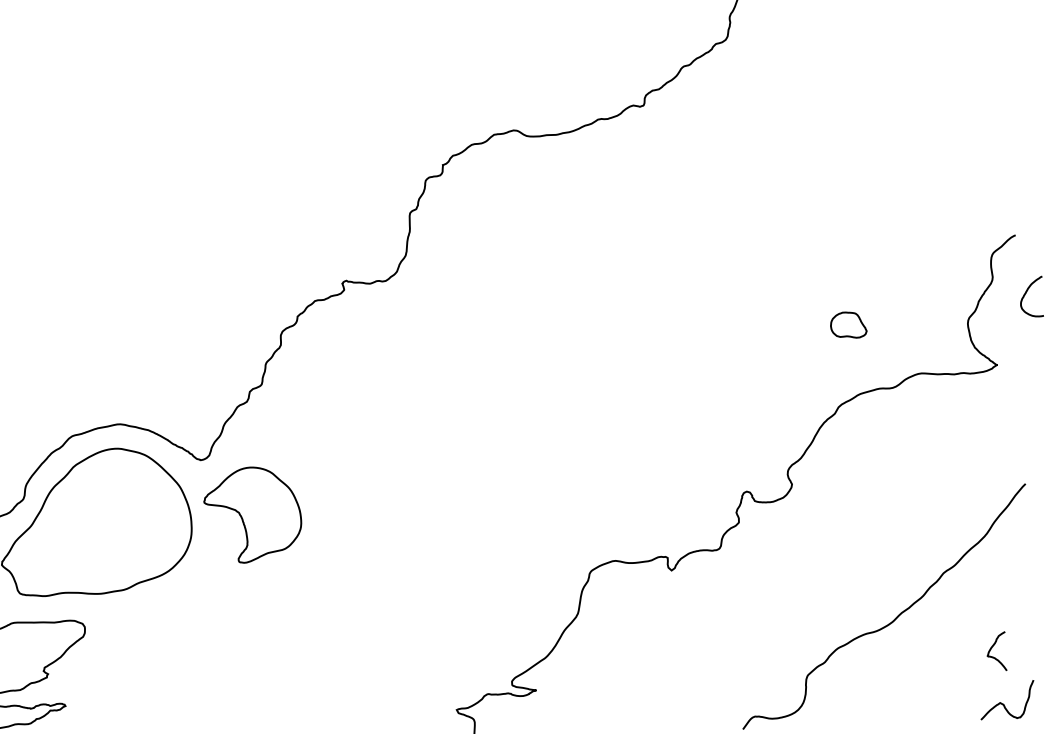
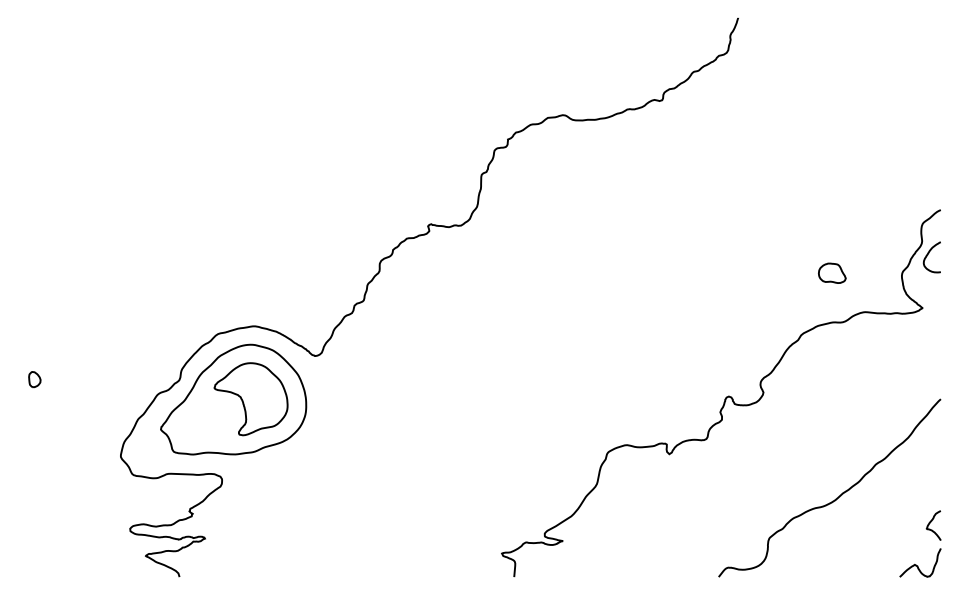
curve: (1025, 295) -> (927, 256), moved
part: (848, 324) -> (832, 272), moved
part: (252, 515) -> (250, 399), moved
curve: (993, 647) -> (931, 522), moved

